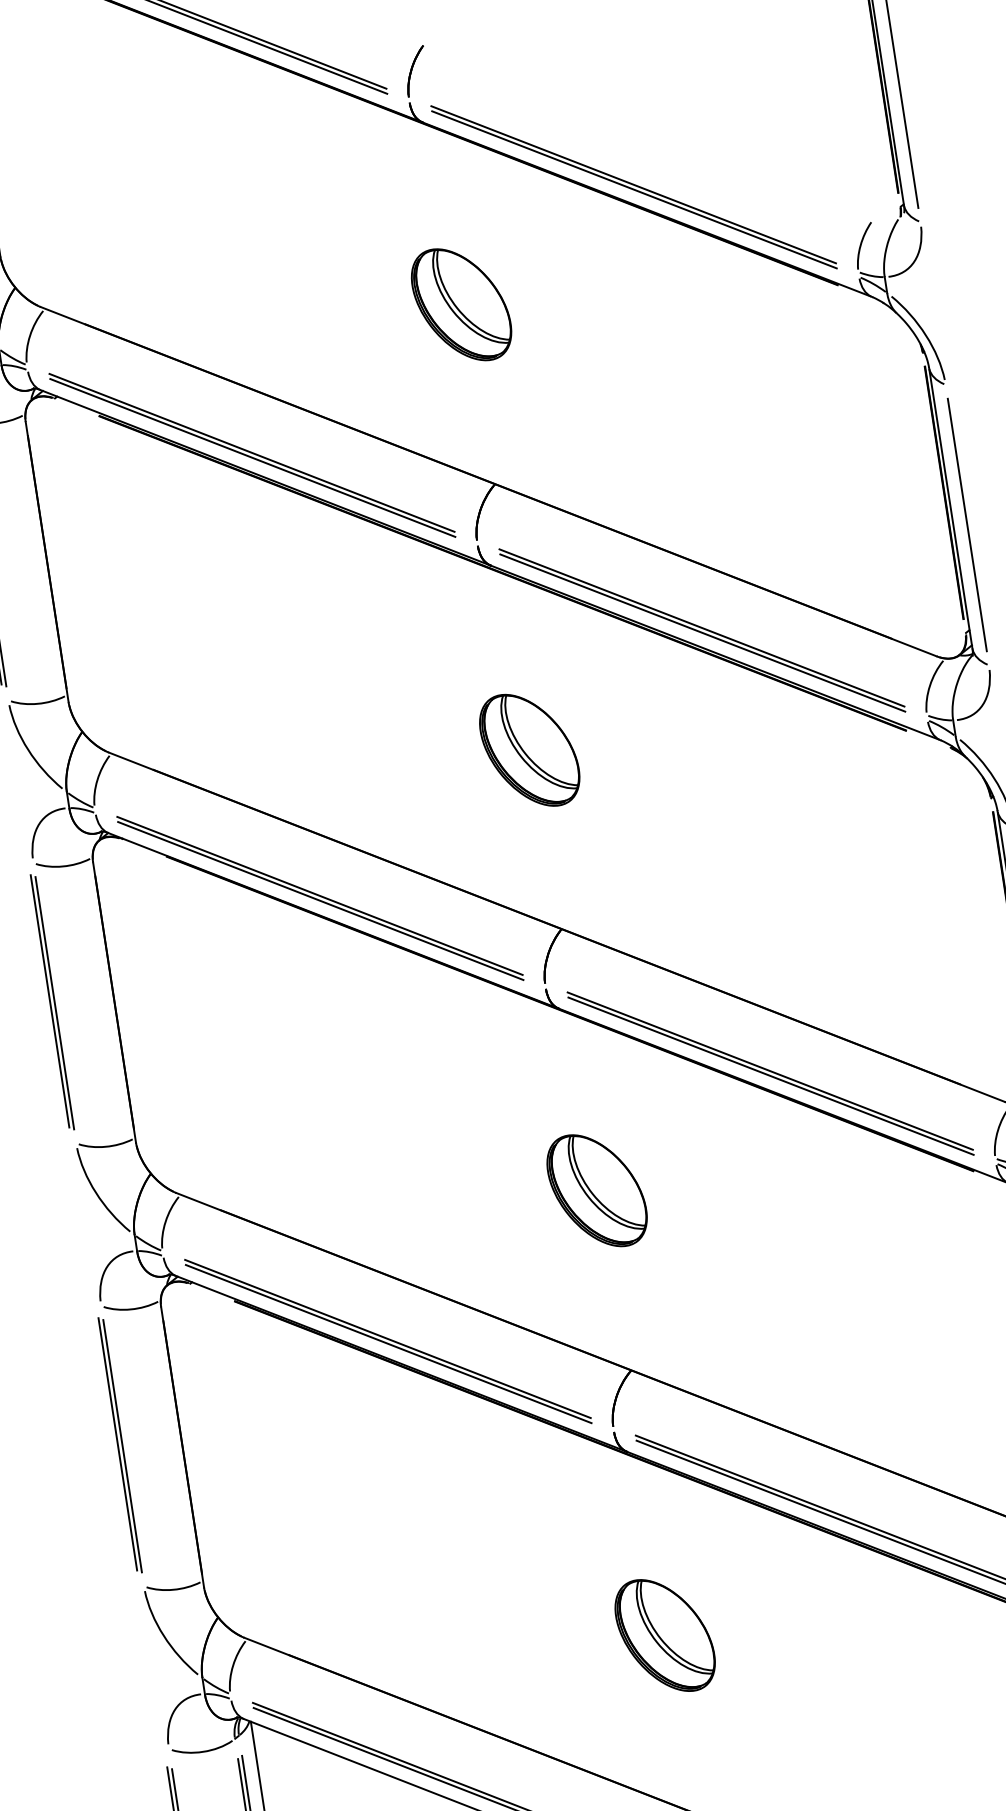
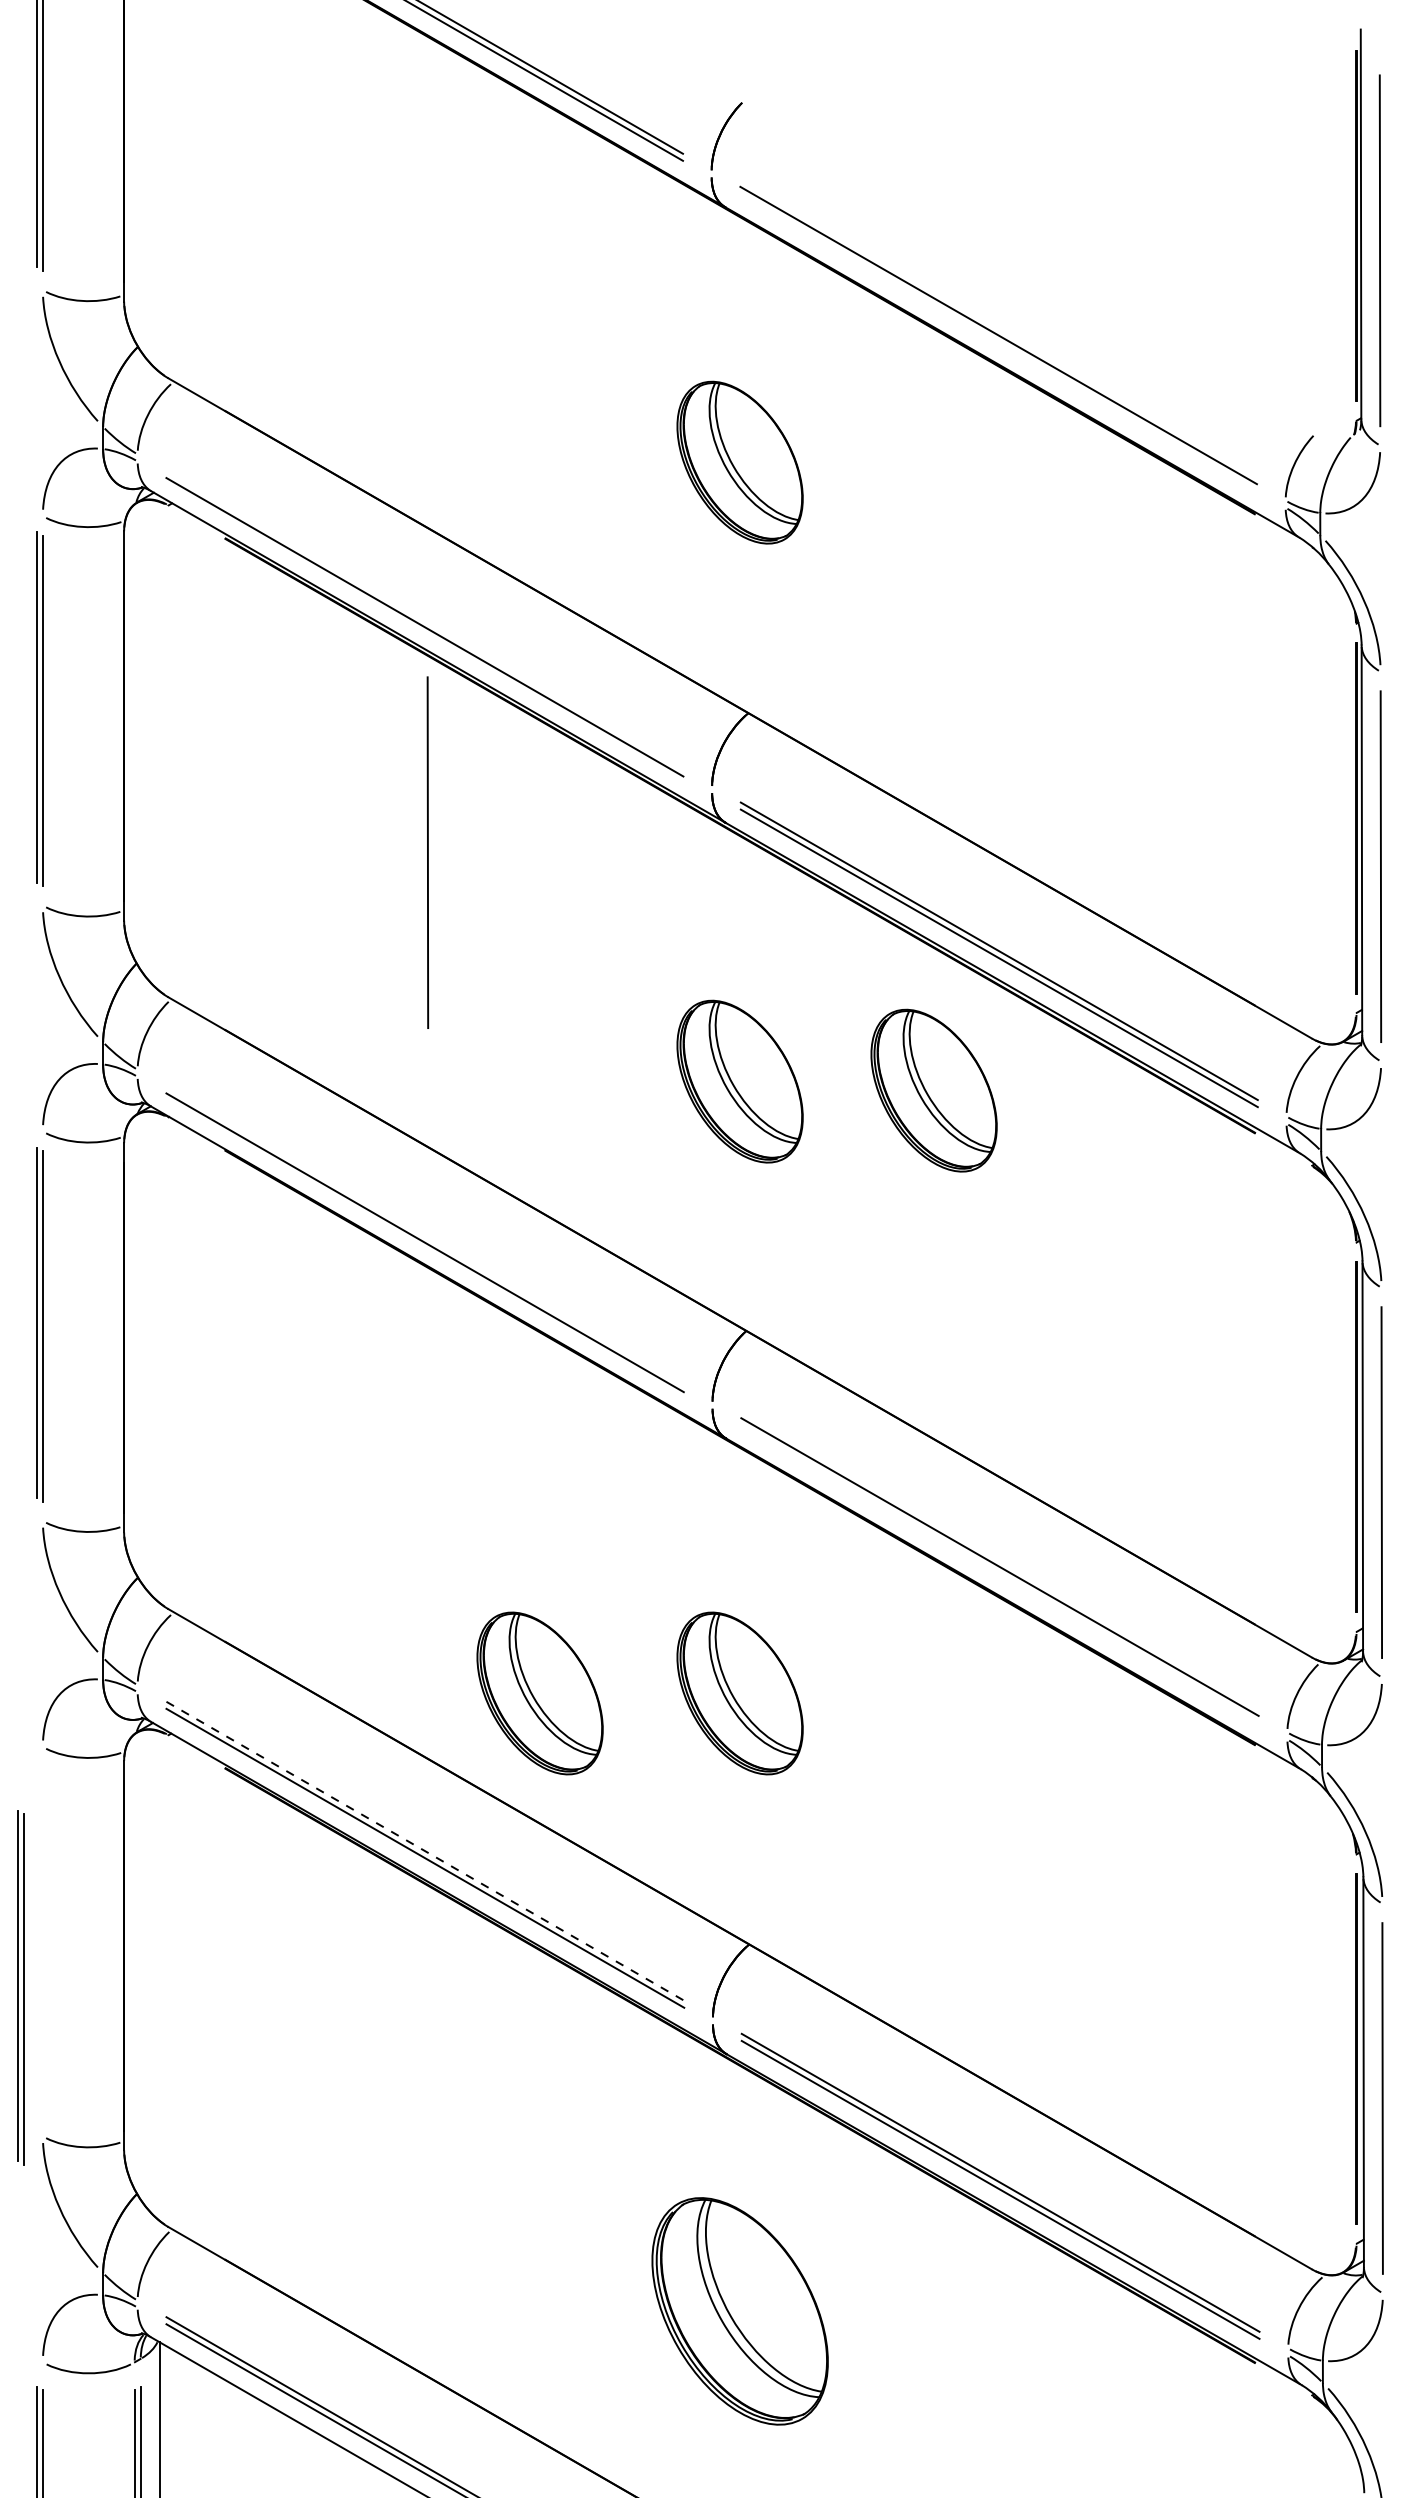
line: (634, 189) -> (998, 342), removed
line: (251, 452) -> (424, 619), removed
line: (279, 619) -> (427, 852), added
part: (669, 735) -> (933, 1090), added
line: (319, 895) -> (424, 1235), removed
line: (770, 1076) -> (999, 1574), removed
part: (452, 1212) -> (539, 1693), added
line: (388, 1339) -> (425, 1851), solid -> dashed
part: (119, 1445) -> (20, 1987), moved
part: (664, 1635) -> (739, 2311), size x1.4

